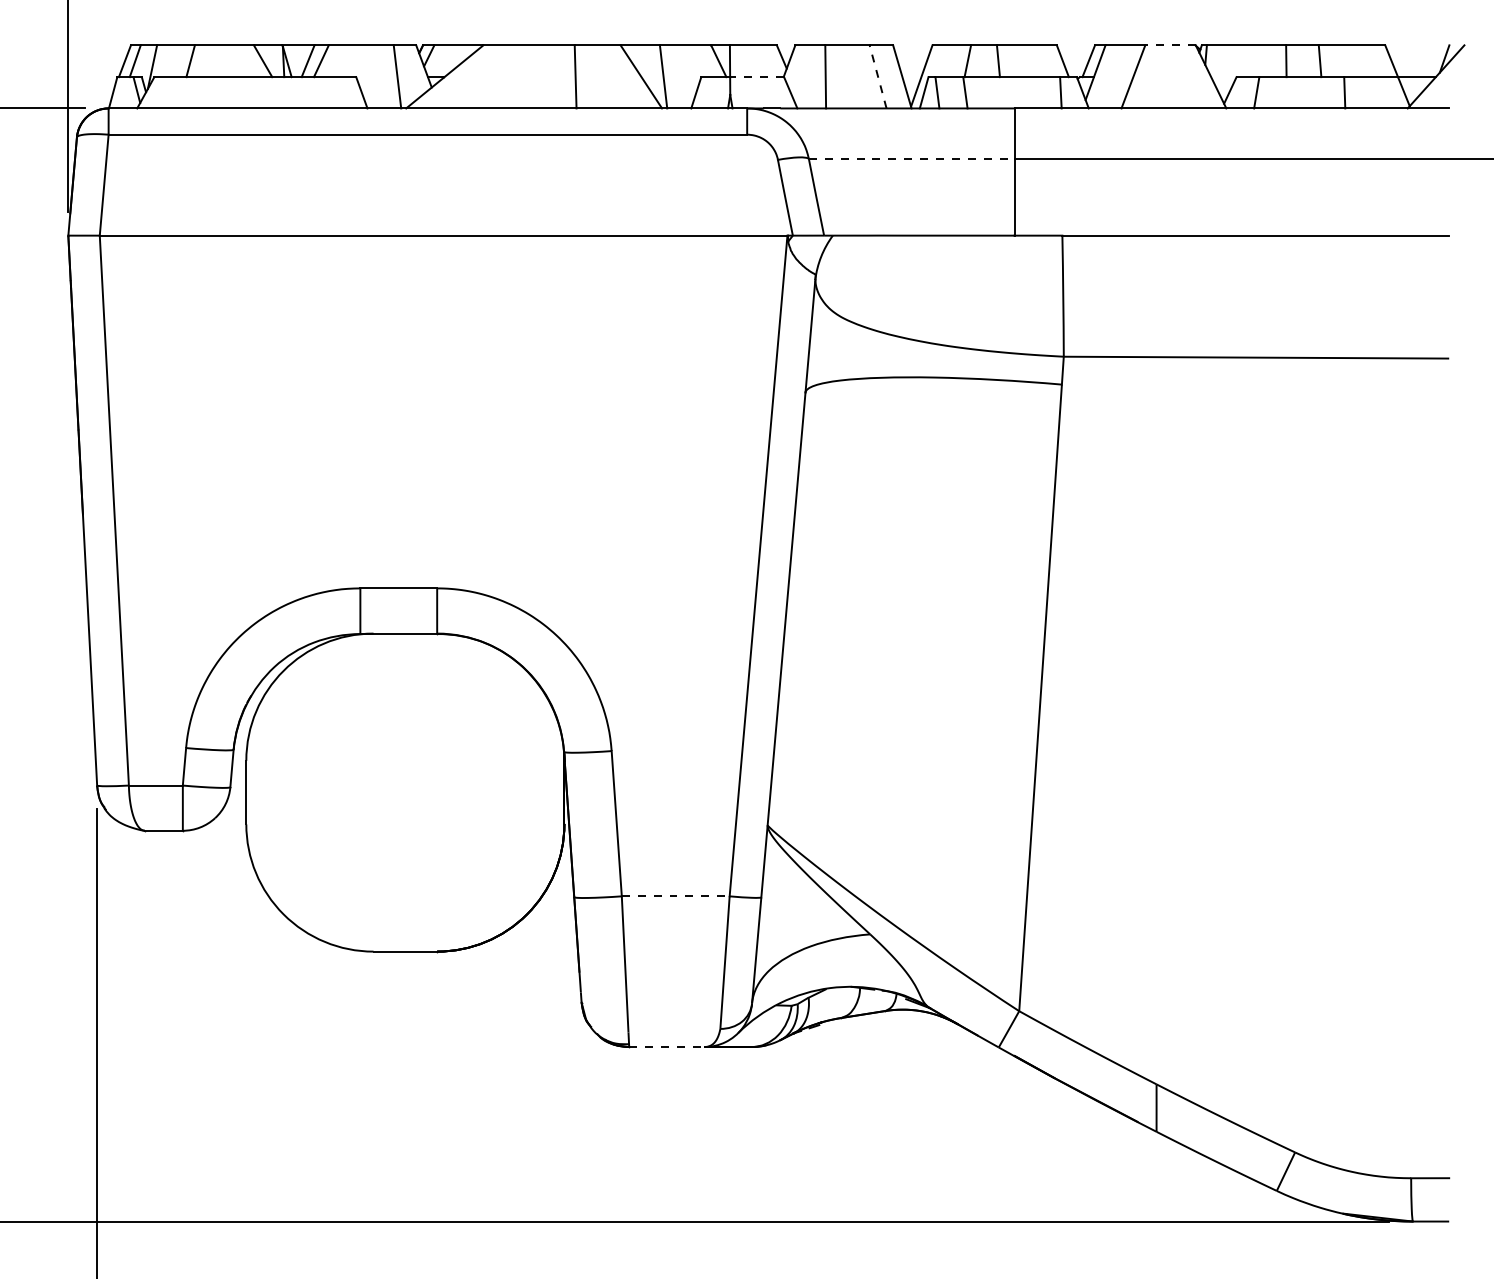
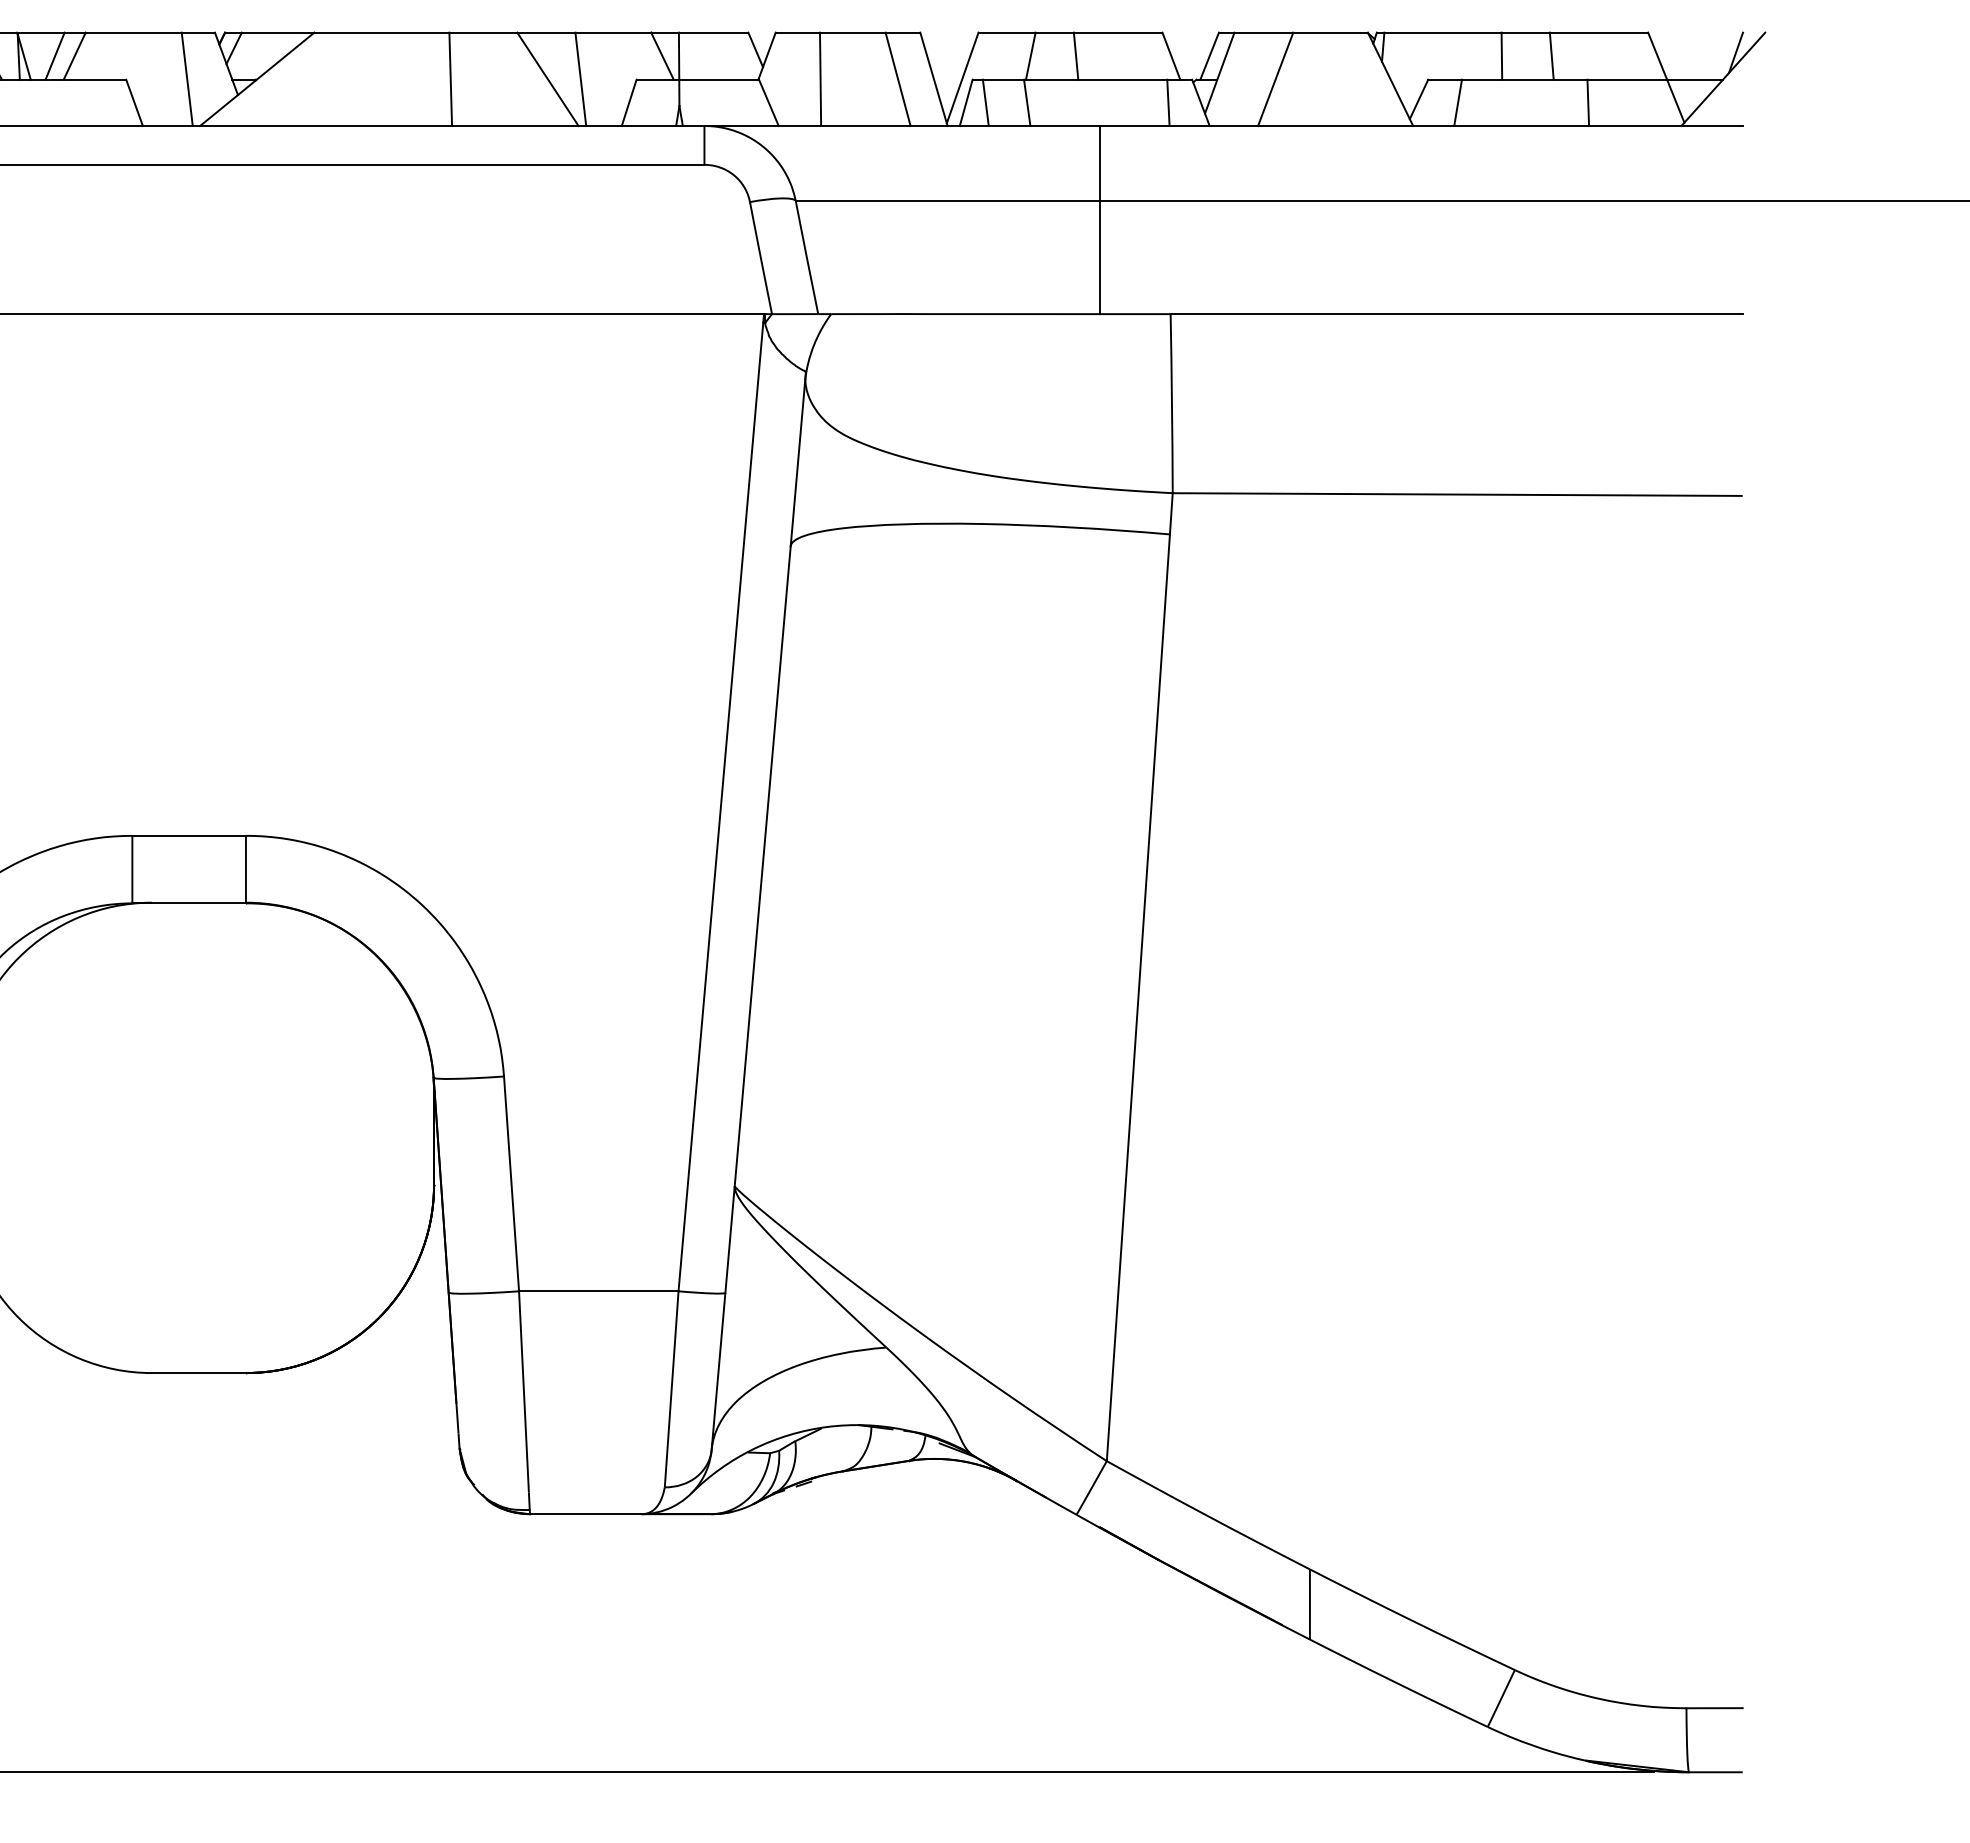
line: (1170, 45) -> (1330, 32), dashed -> solid
line: (878, 76) -> (898, 78), dashed -> solid
line: (757, 77) -> (719, 80), dashed -> solid
line: (911, 158) -> (947, 200), dashed -> solid
line: (675, 896) -> (598, 1291), dashed -> solid
line: (666, 1047) -> (585, 1514), dashed -> solid

